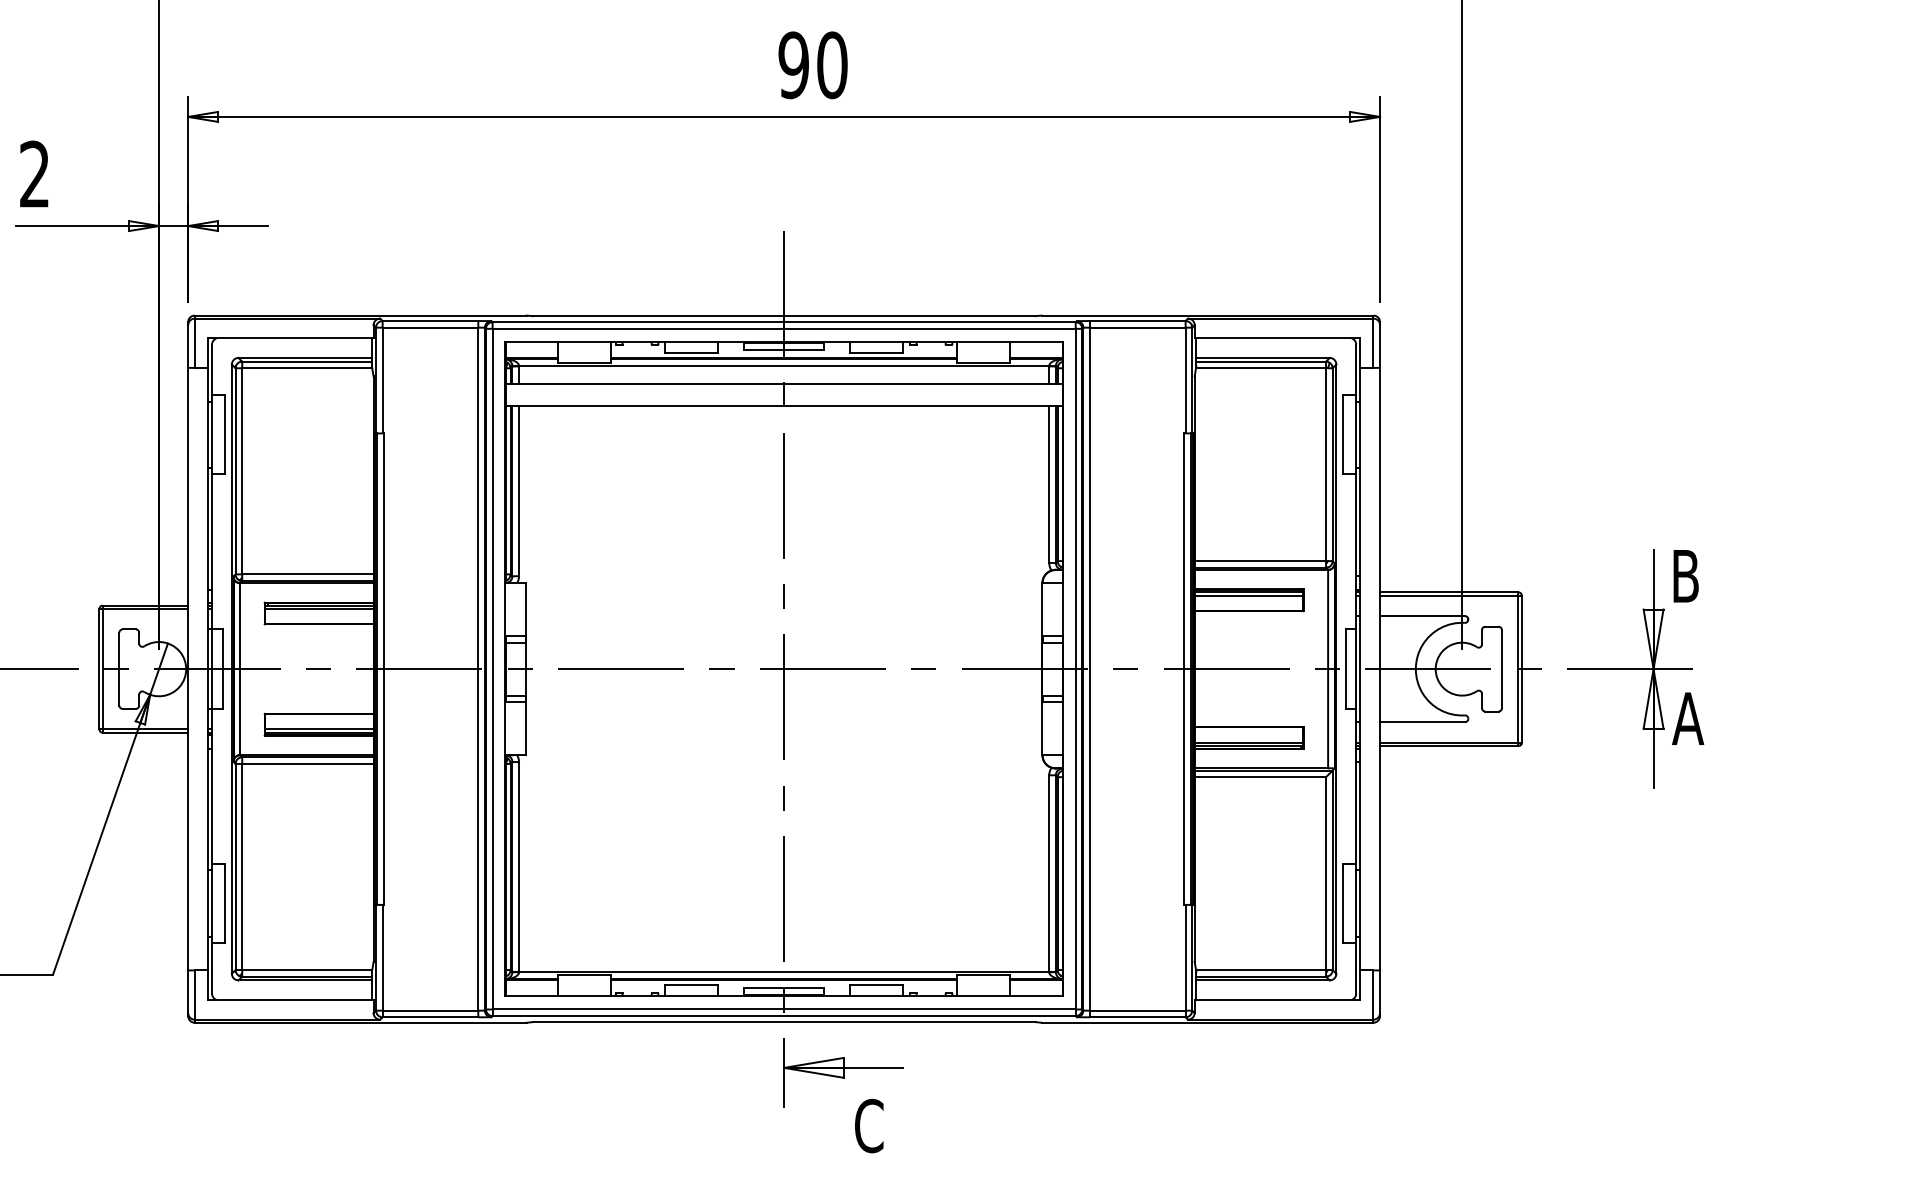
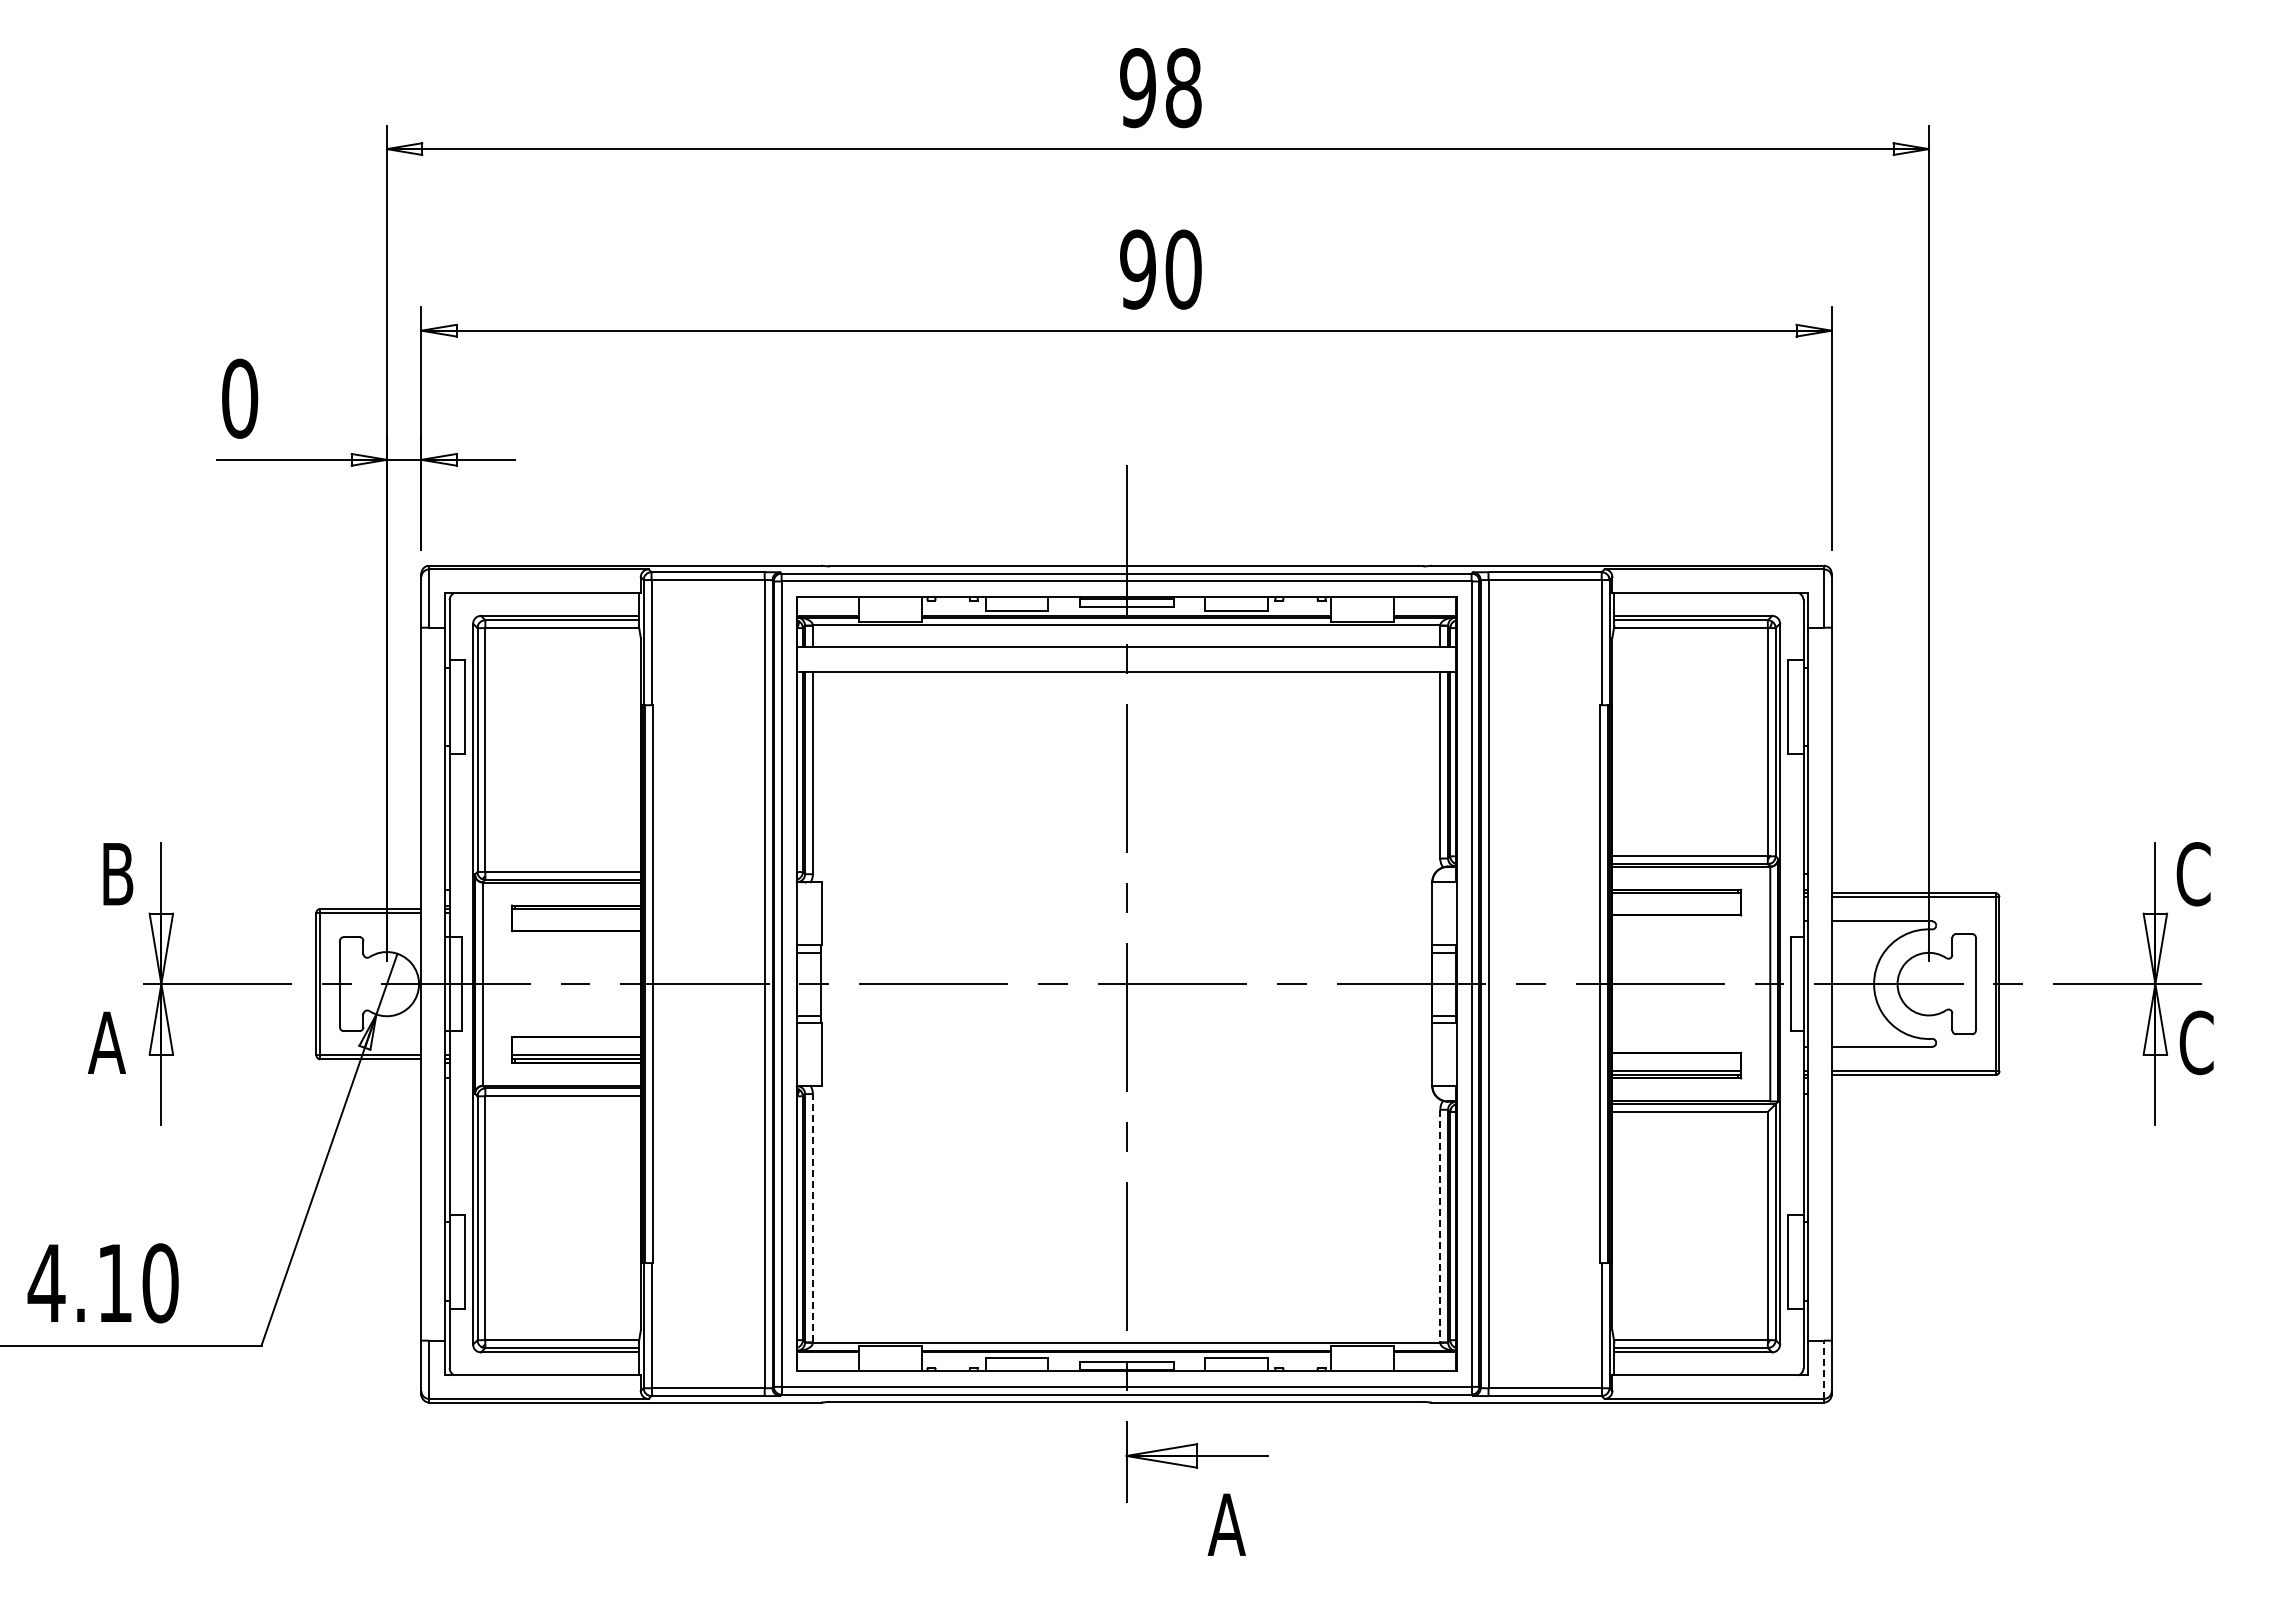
text: (35, 174) -> (240, 398), 2 -> 0
text: (1685, 576) -> (2193, 874), B -> C
line: (1248, 595) -> (1676, 897), removed
line: (319, 608) -> (576, 912), removed
text: (1688, 718) -> (2196, 1042), A -> C
line: (518, 866) -> (812, 1217), solid -> dashed
line: (1049, 873) -> (1440, 1226), solid -> dashed
line: (1373, 994) -> (1823, 1369), solid -> dashed
text: (868, 1125) -> (1226, 1524), C -> A

